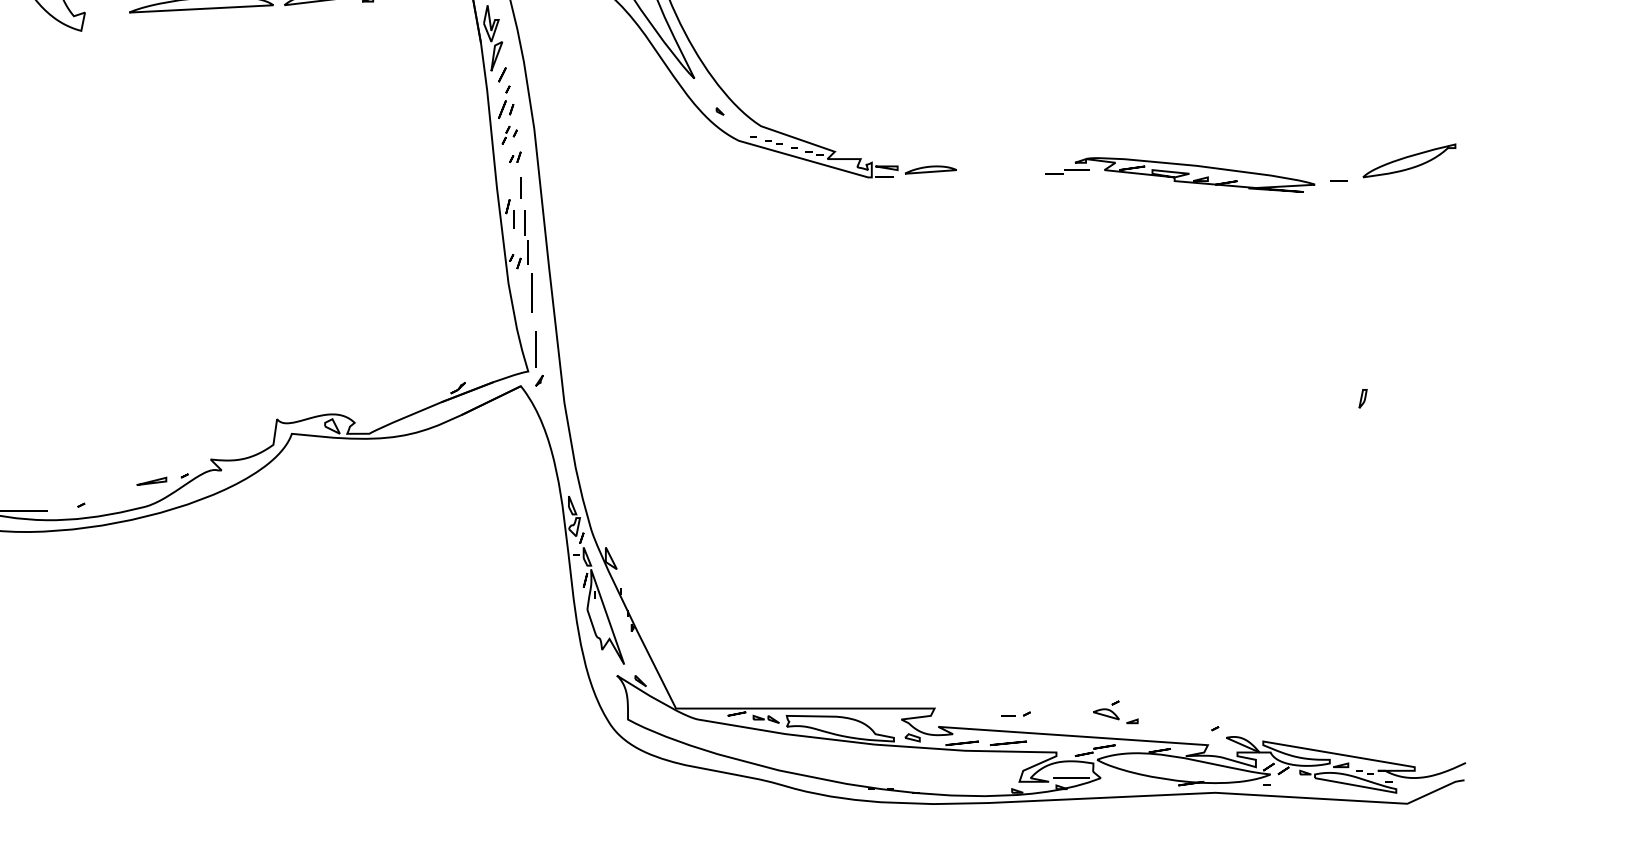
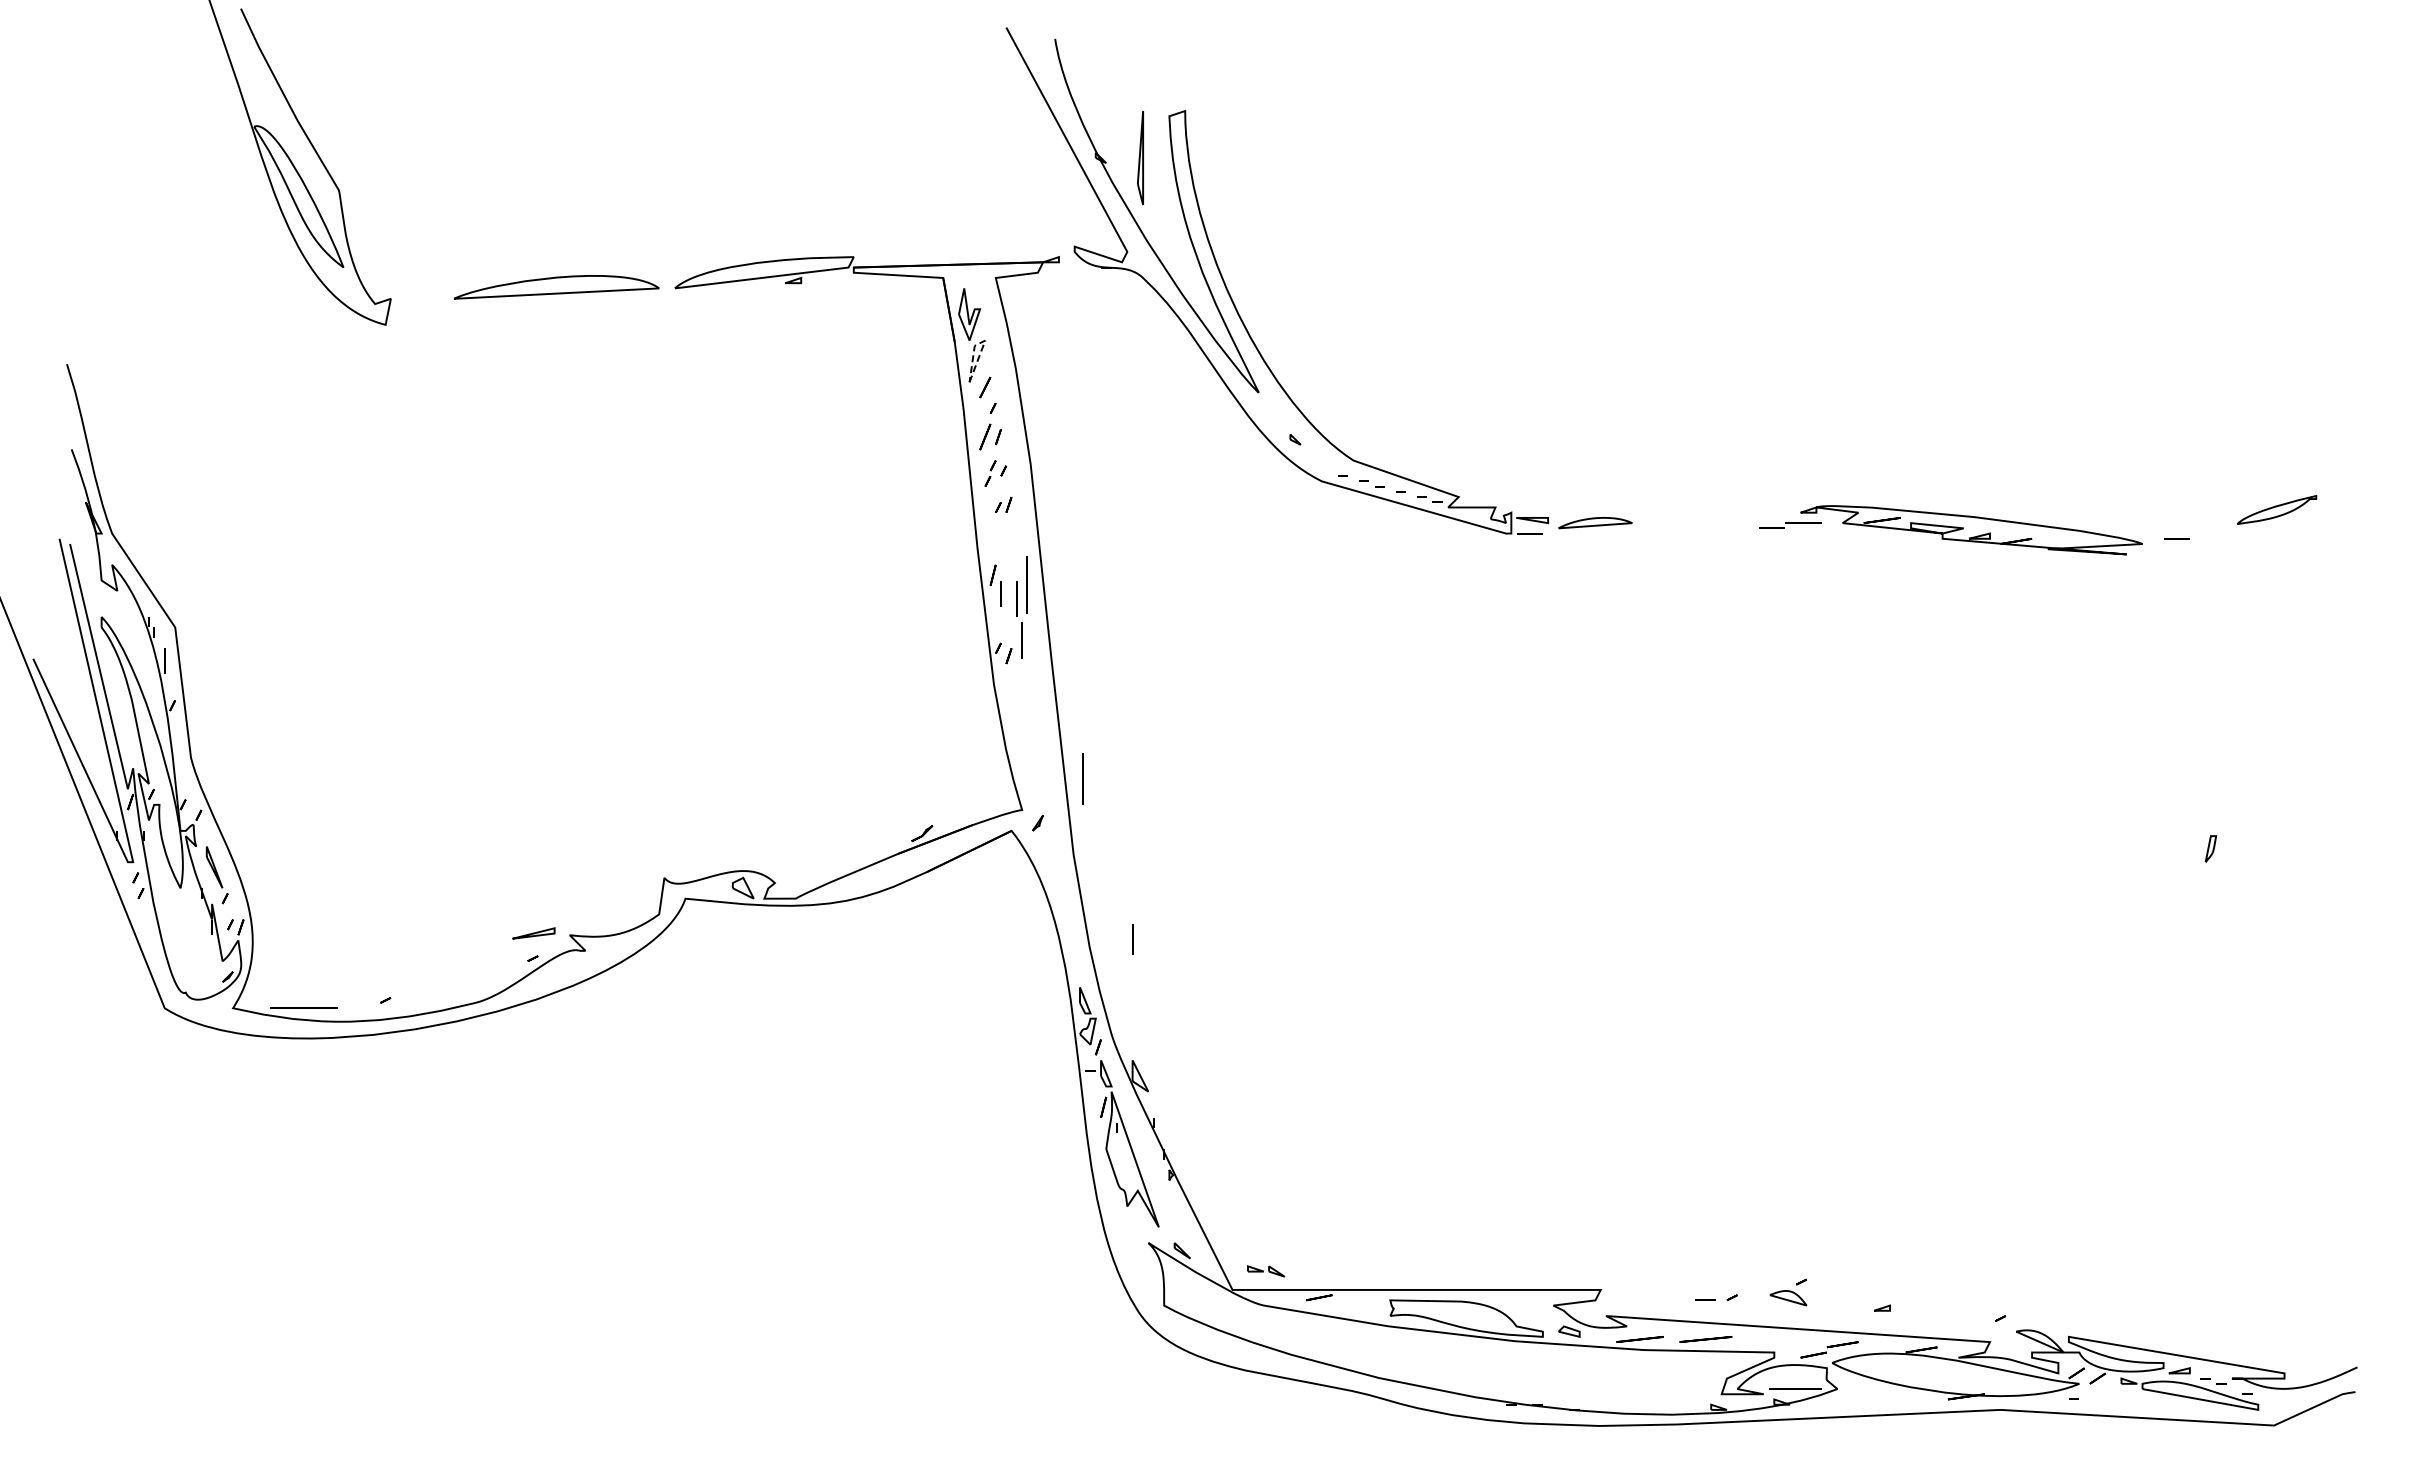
line: (501, 42) -> (983, 341), solid -> dashed
part: (1409, 160) -> (2276, 509), size x0.6
line: (520, 188) -> (1132, 939), moved
line: (531, 292) -> (1026, 584), moved
line: (535, 349) -> (1082, 778), moved
part: (151, 481) -> (533, 933), moved
part: (1106, 710) -> (1788, 1292), moved
part: (766, 719) -> (1266, 1271), moved

